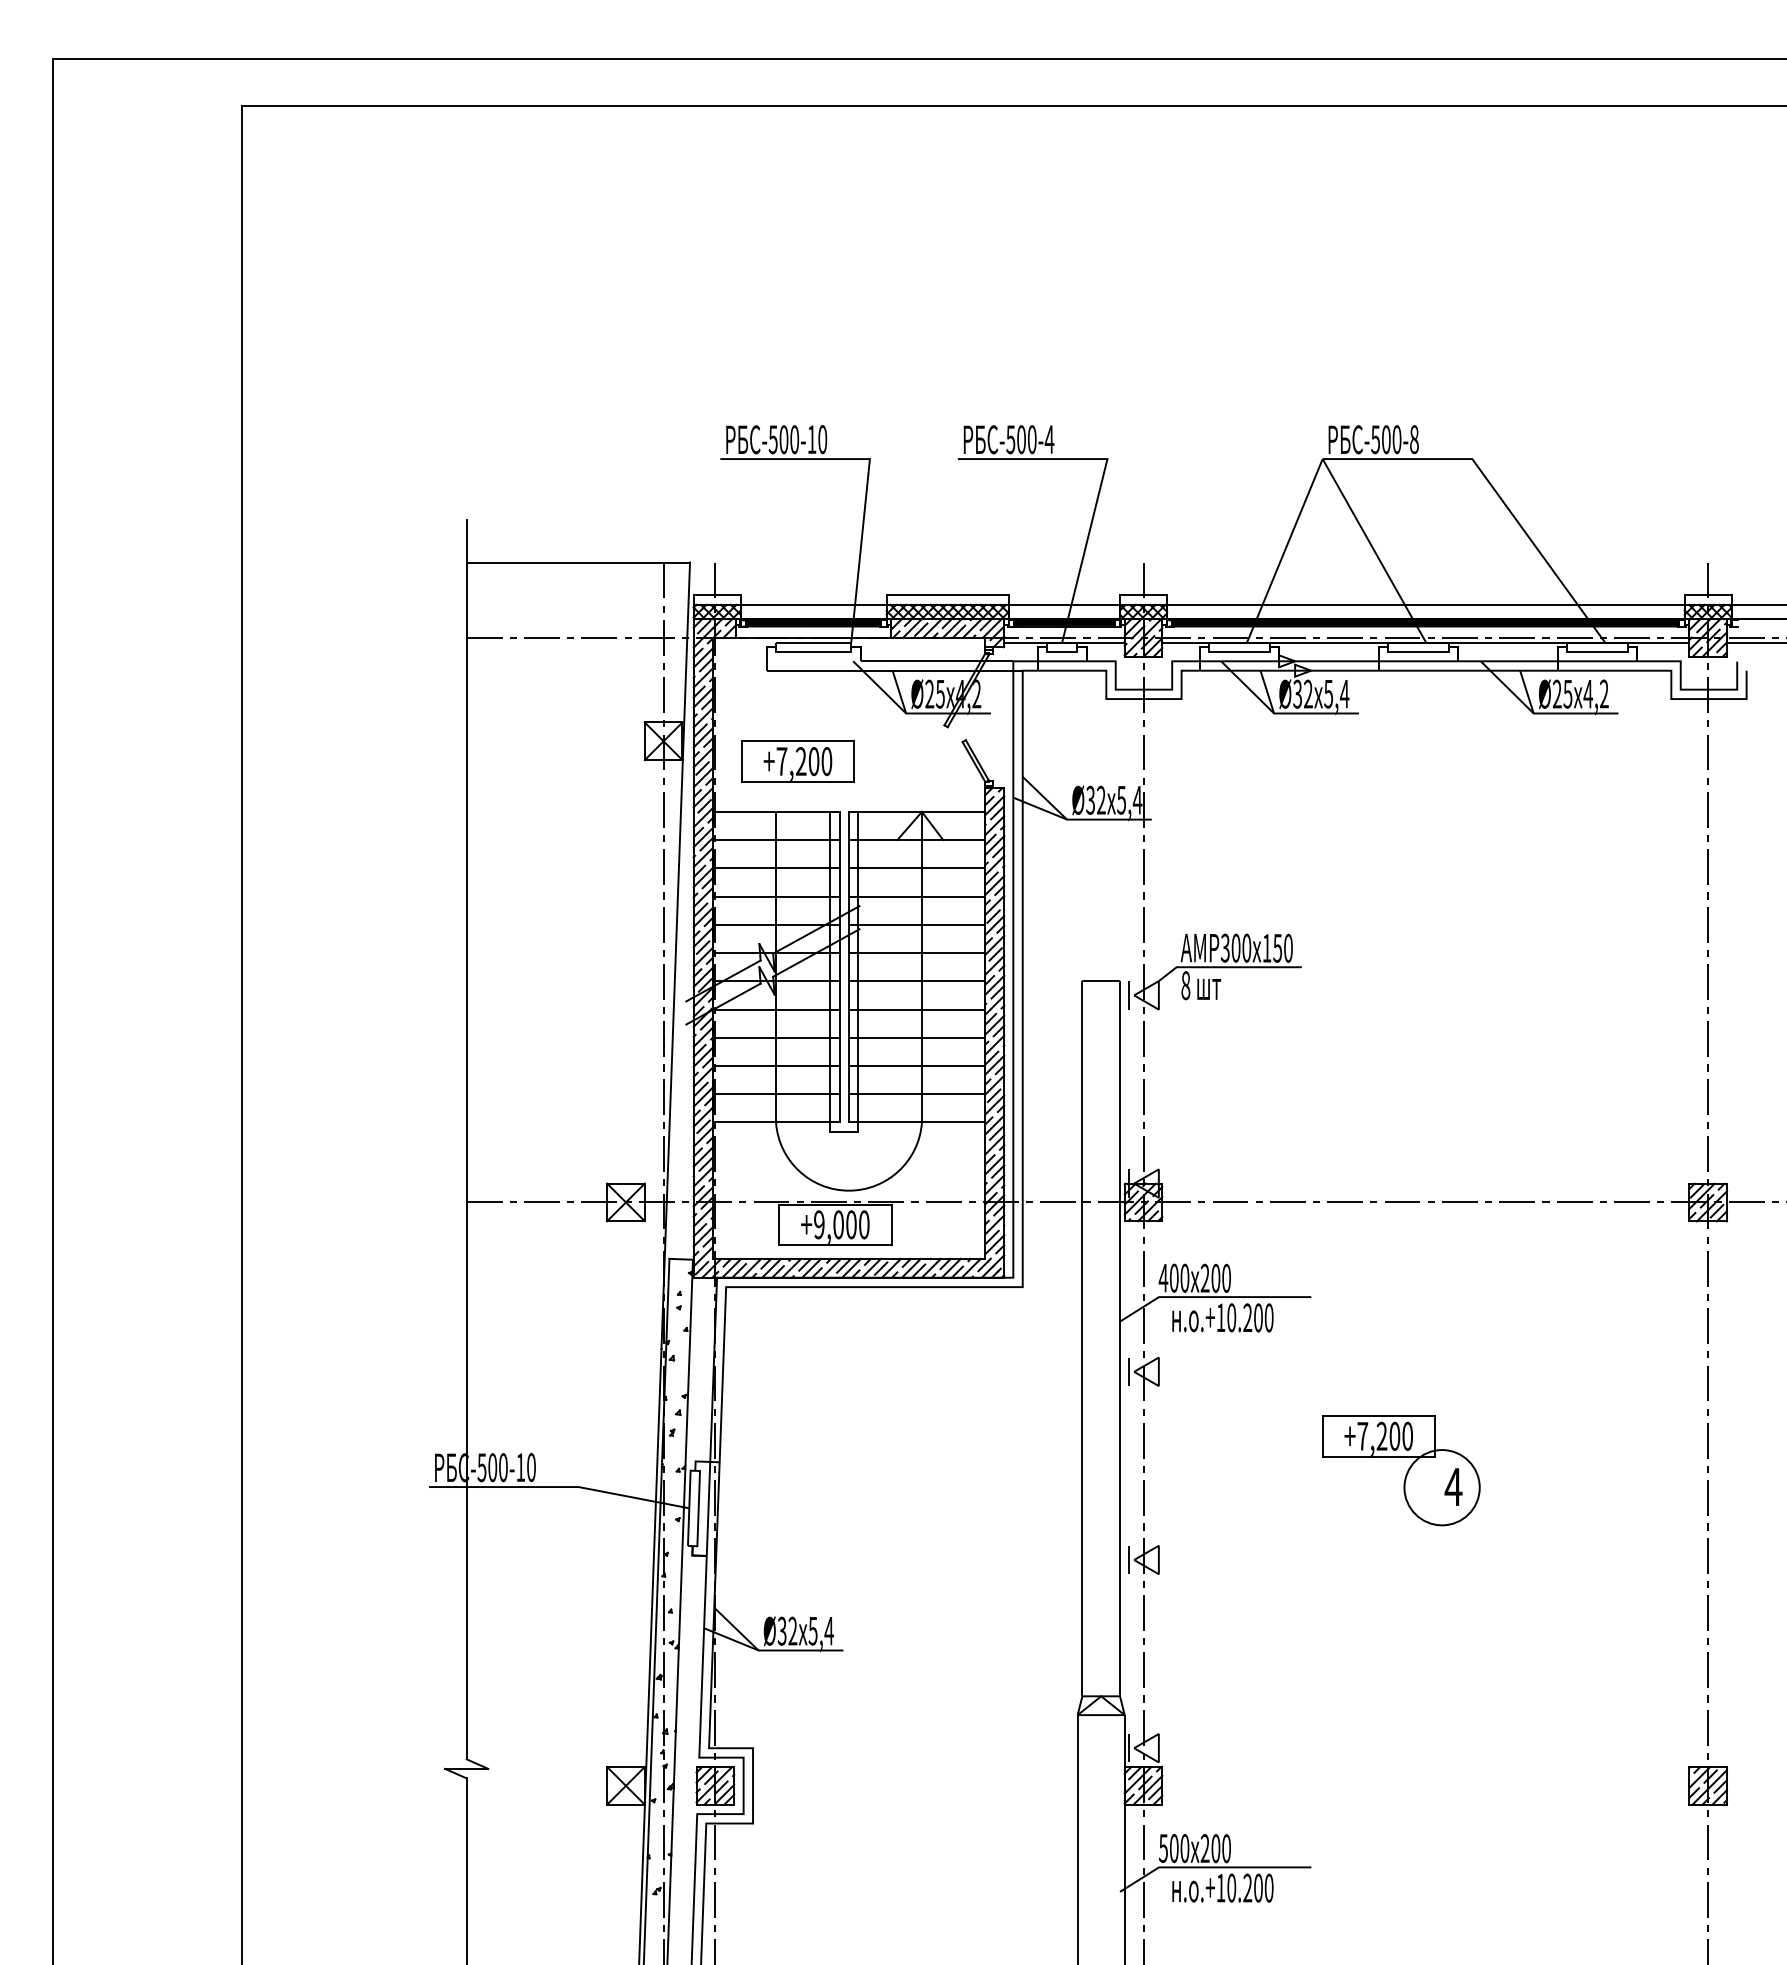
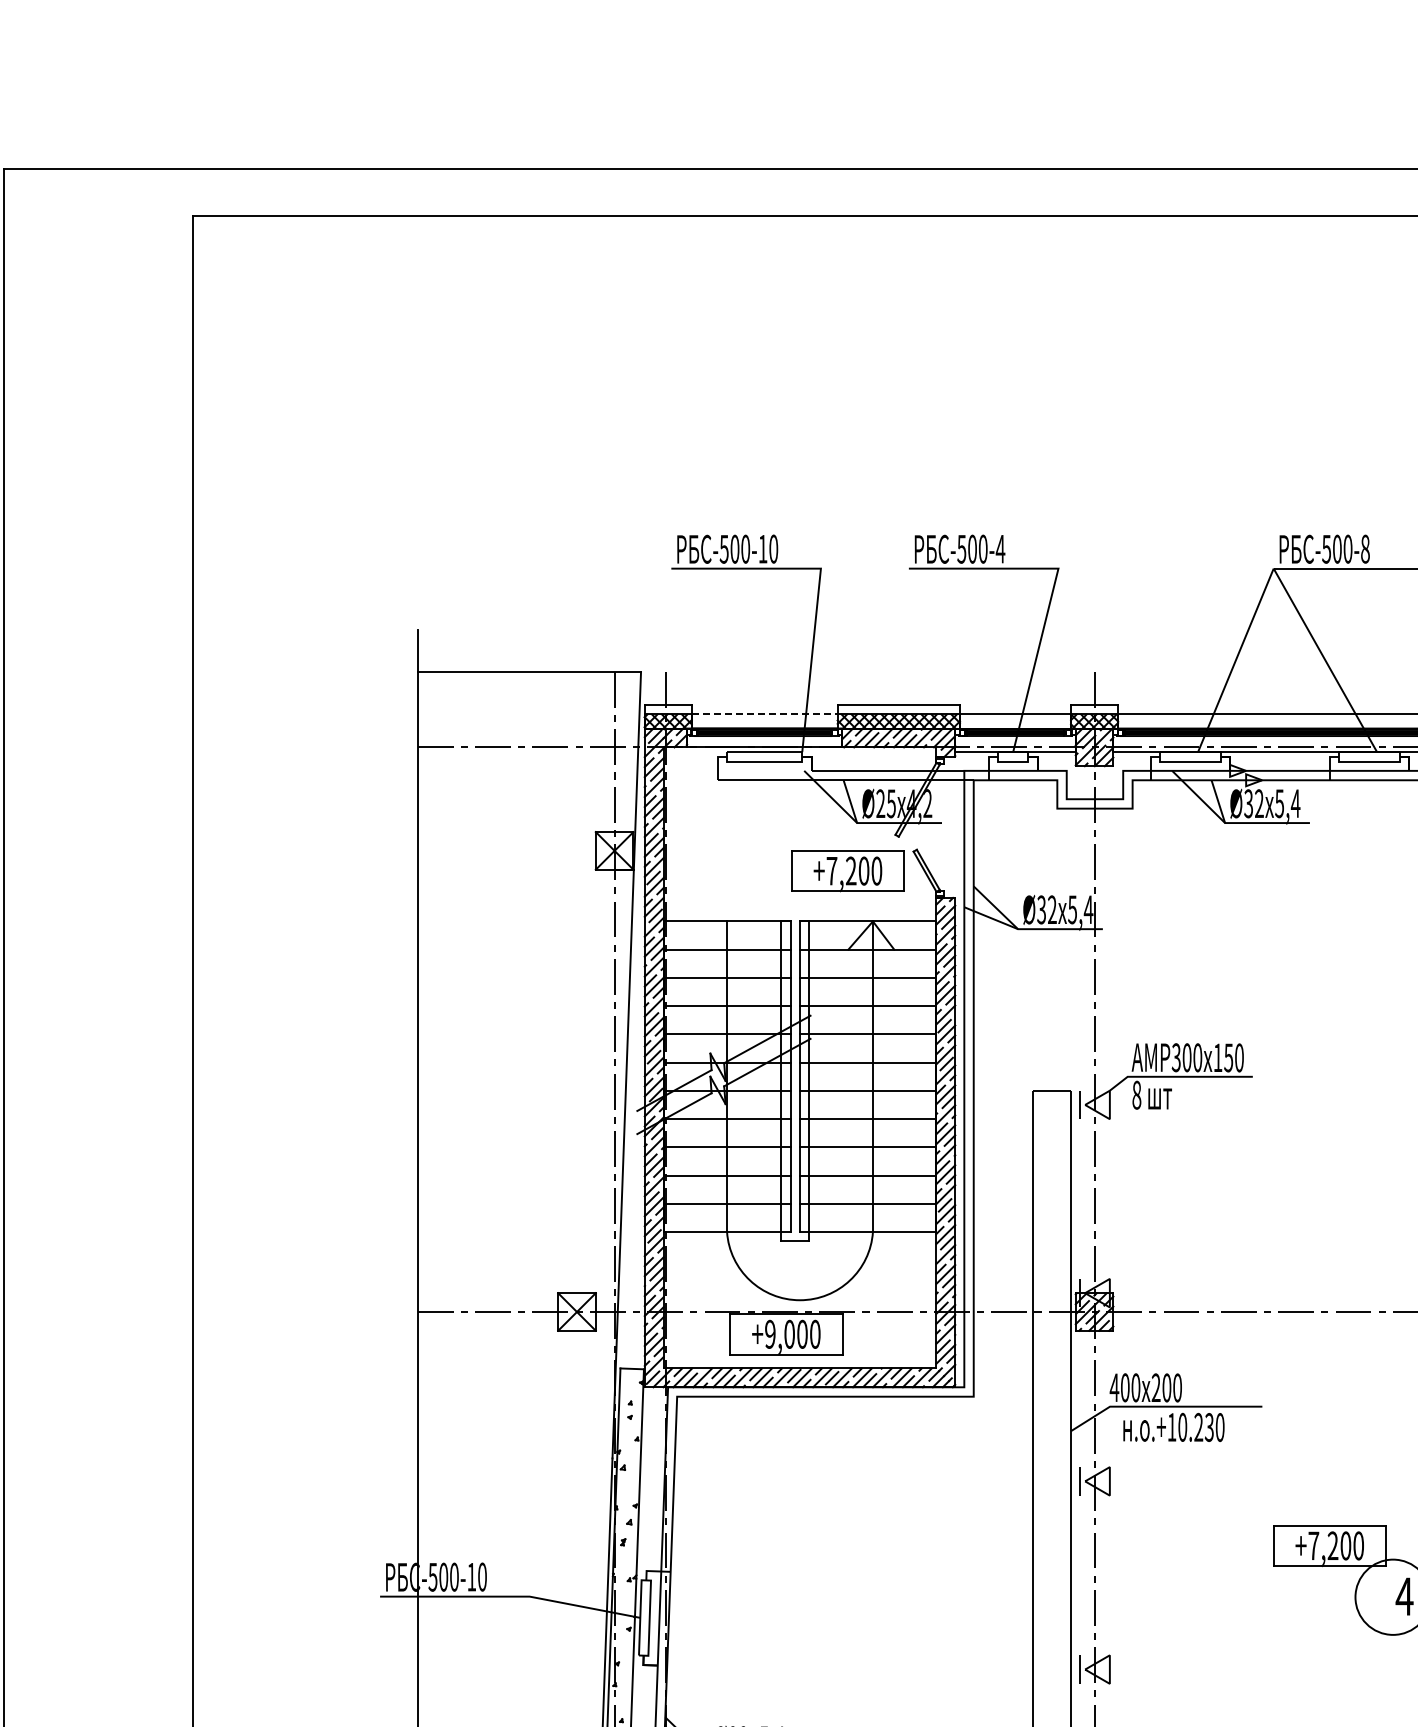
line: (813, 604) -> (764, 714), solid -> dashed
part: (797, 761) -> (847, 871), moved
text: (1257, 1317) -> (1208, 1427), .+10.200 -> .+10.230

